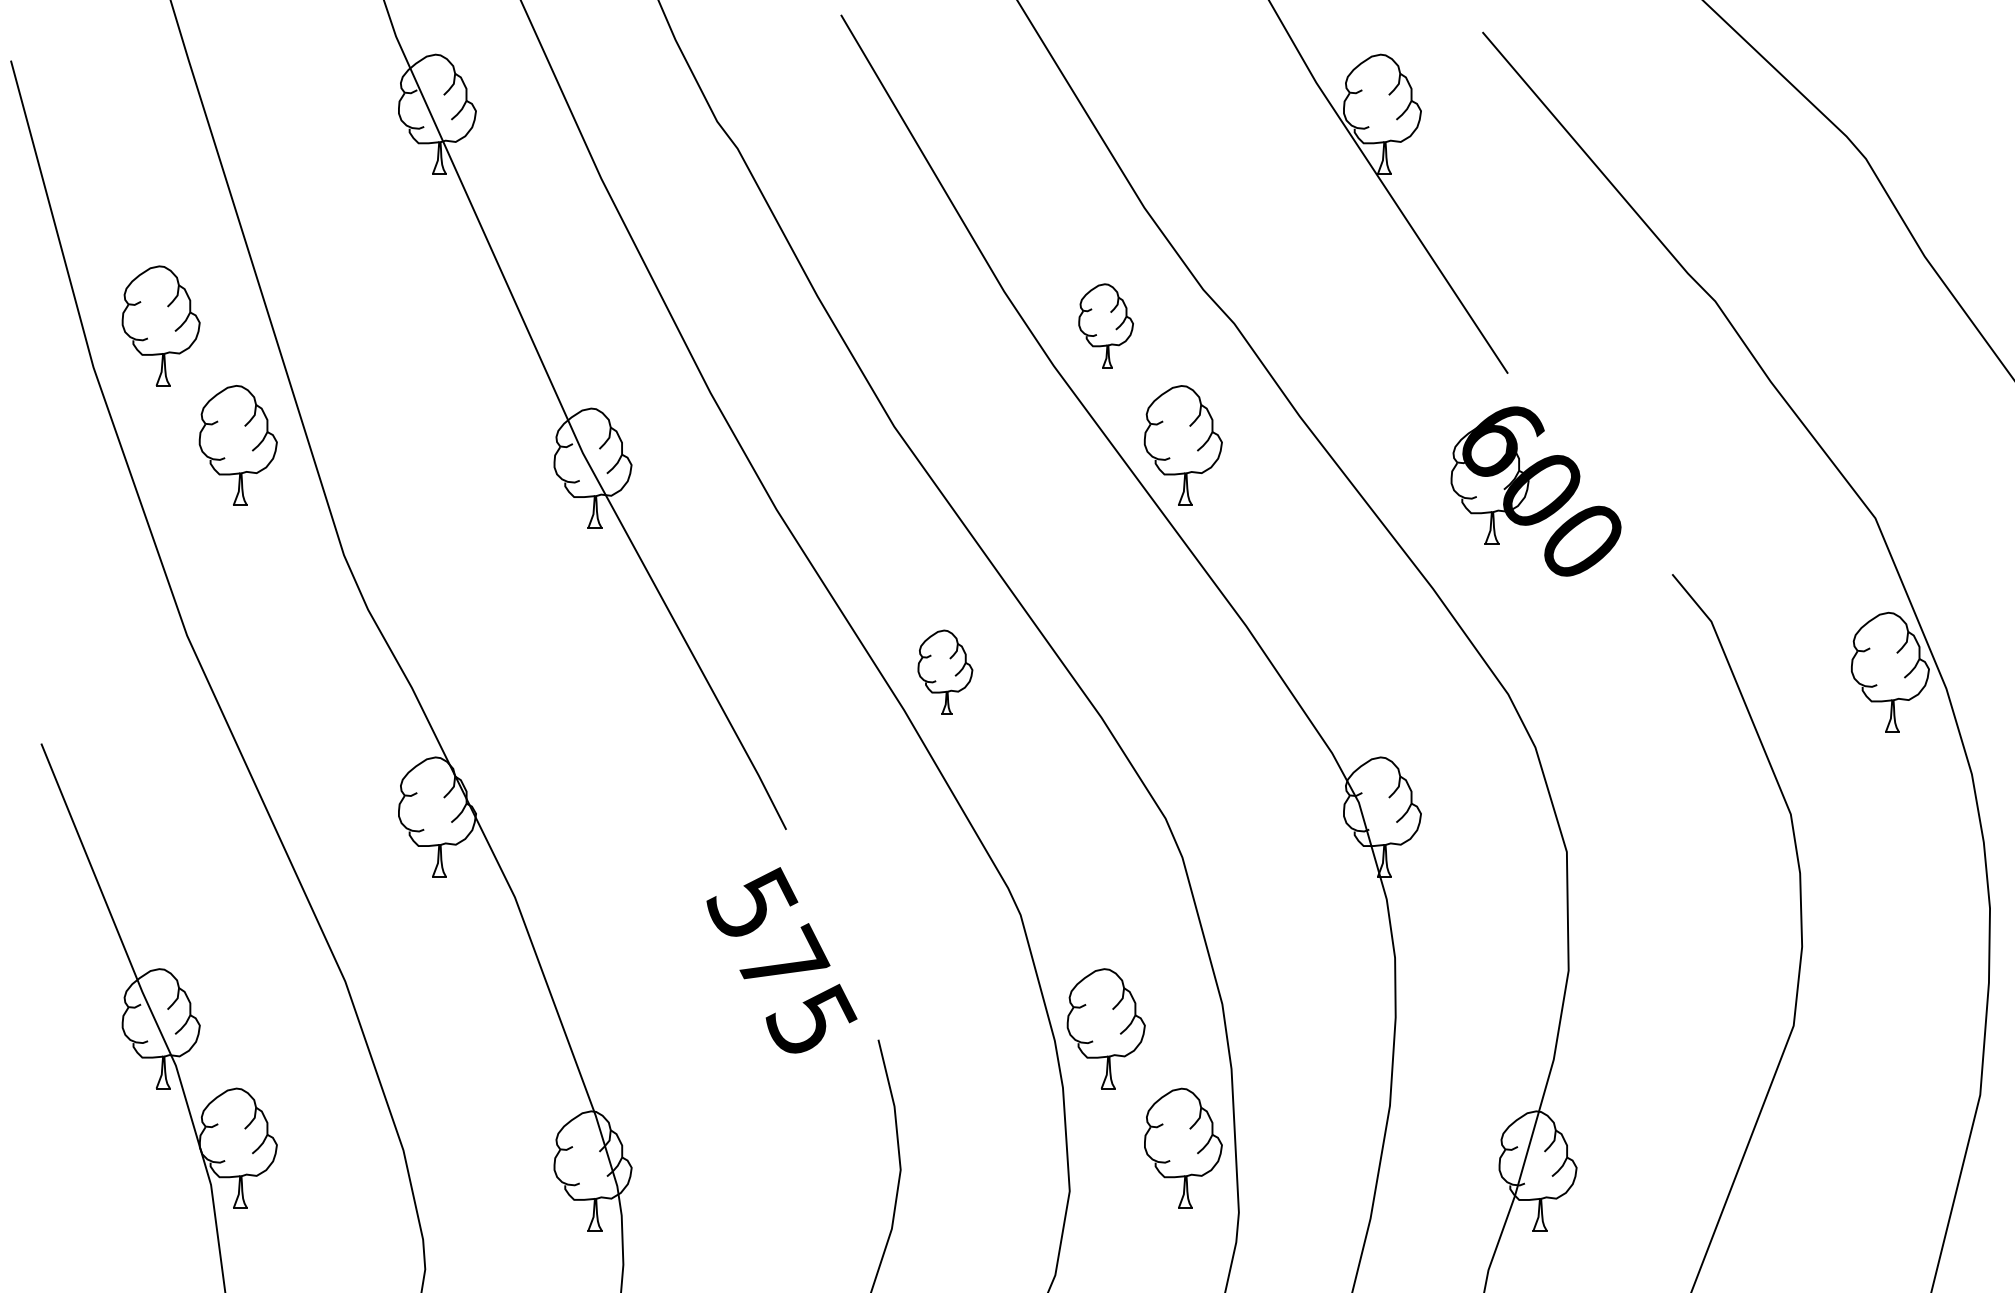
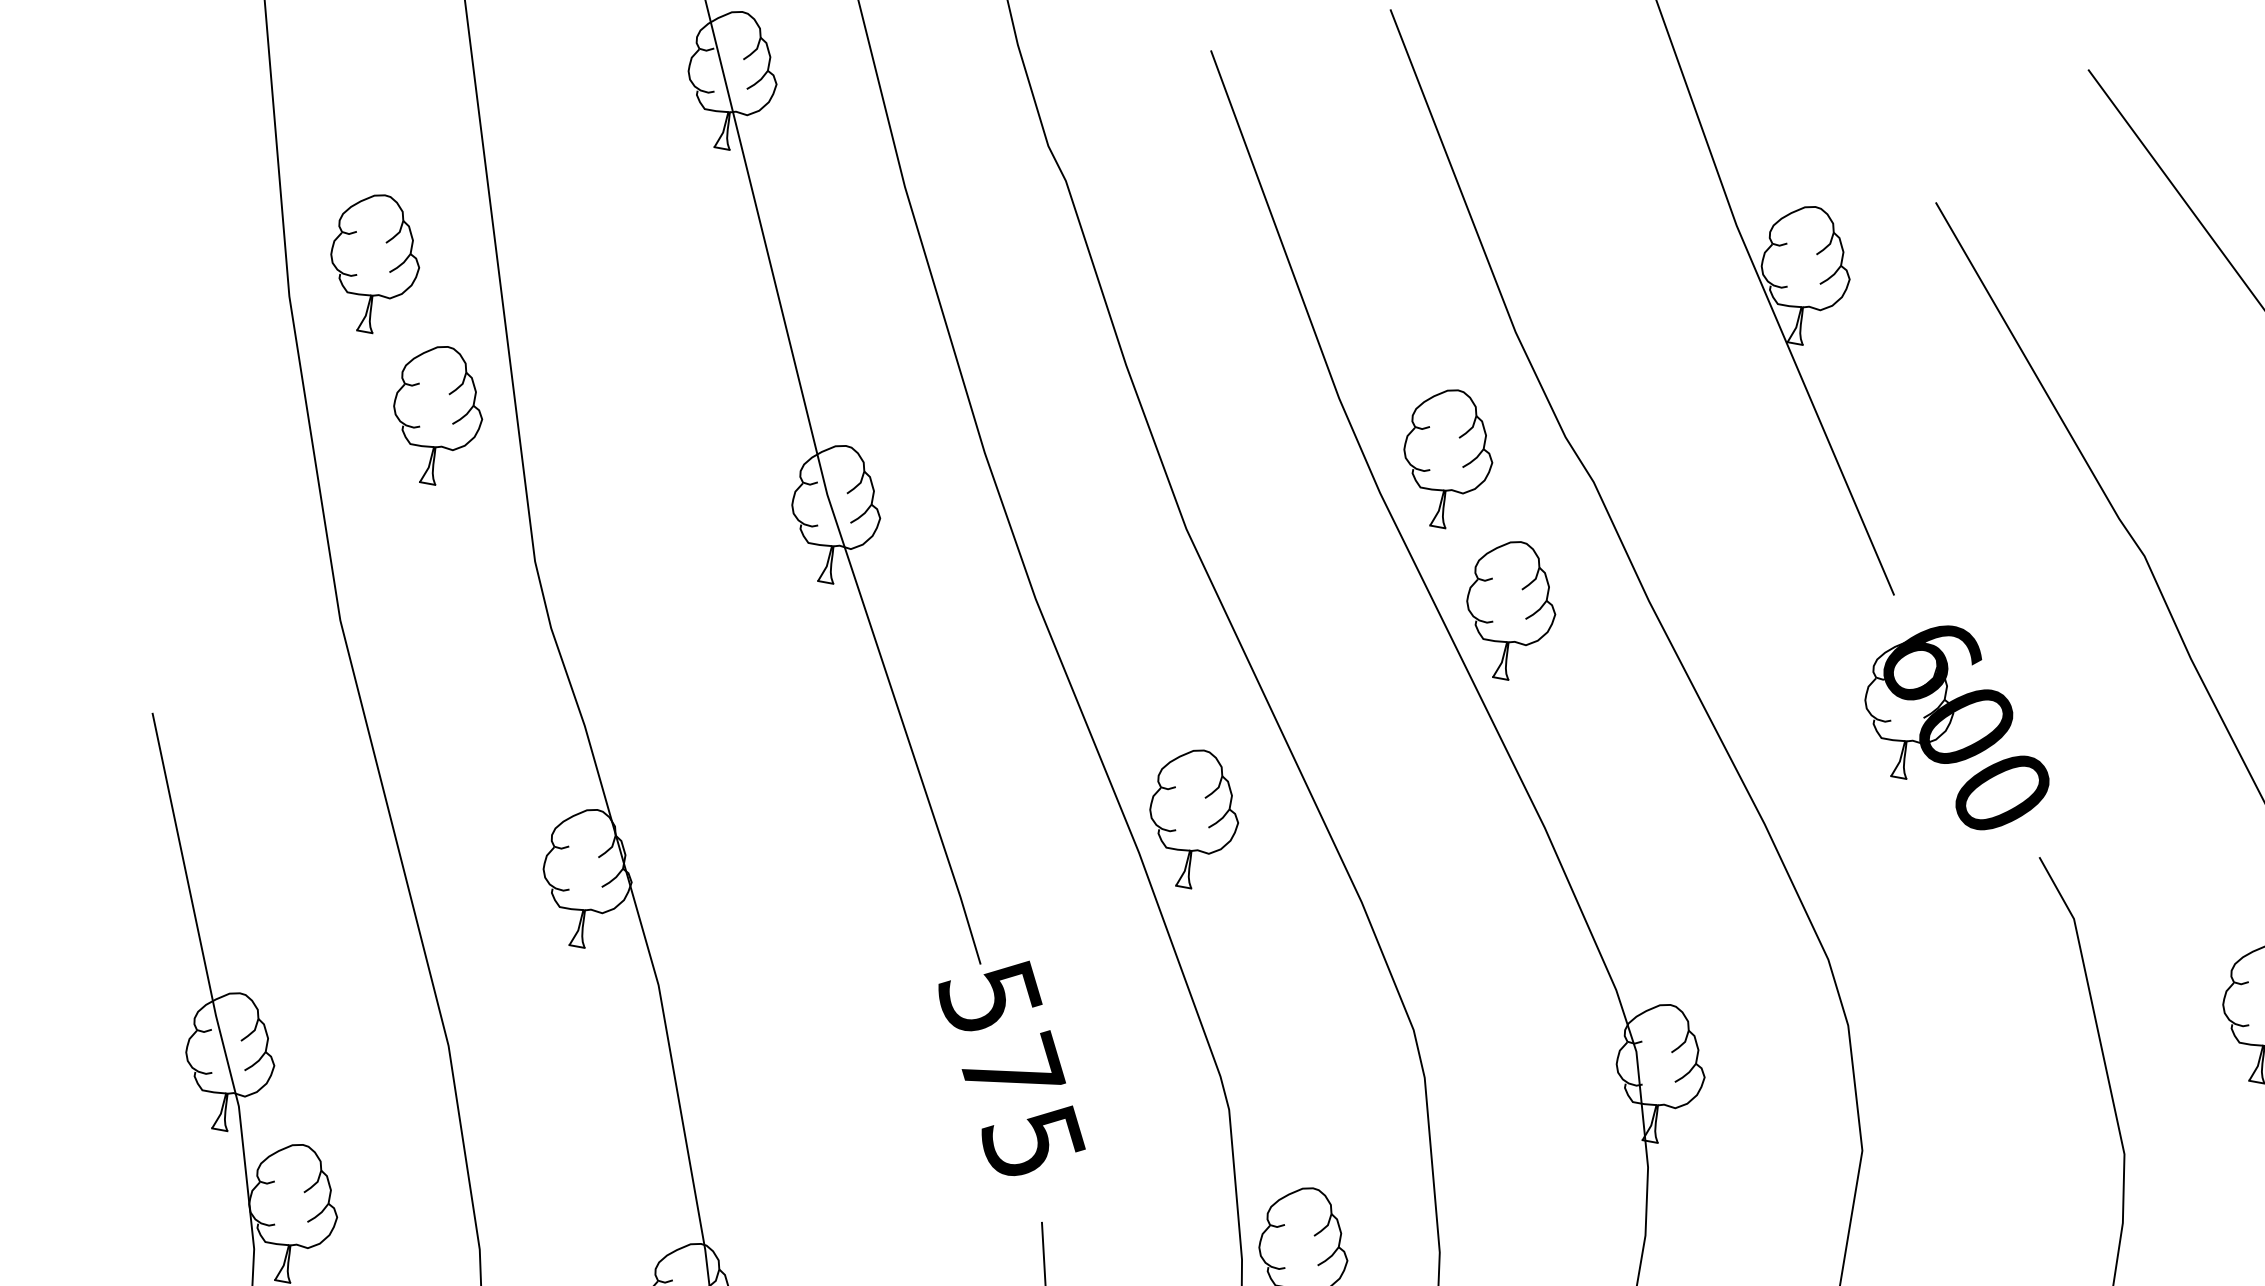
part: (1105, 325) -> (1447, 457), size x1.43
part: (1535, 491) -> (1958, 726), moved
part: (945, 671) -> (1194, 817), size x1.43
text: (781, 960) -> (1011, 1067), moved

